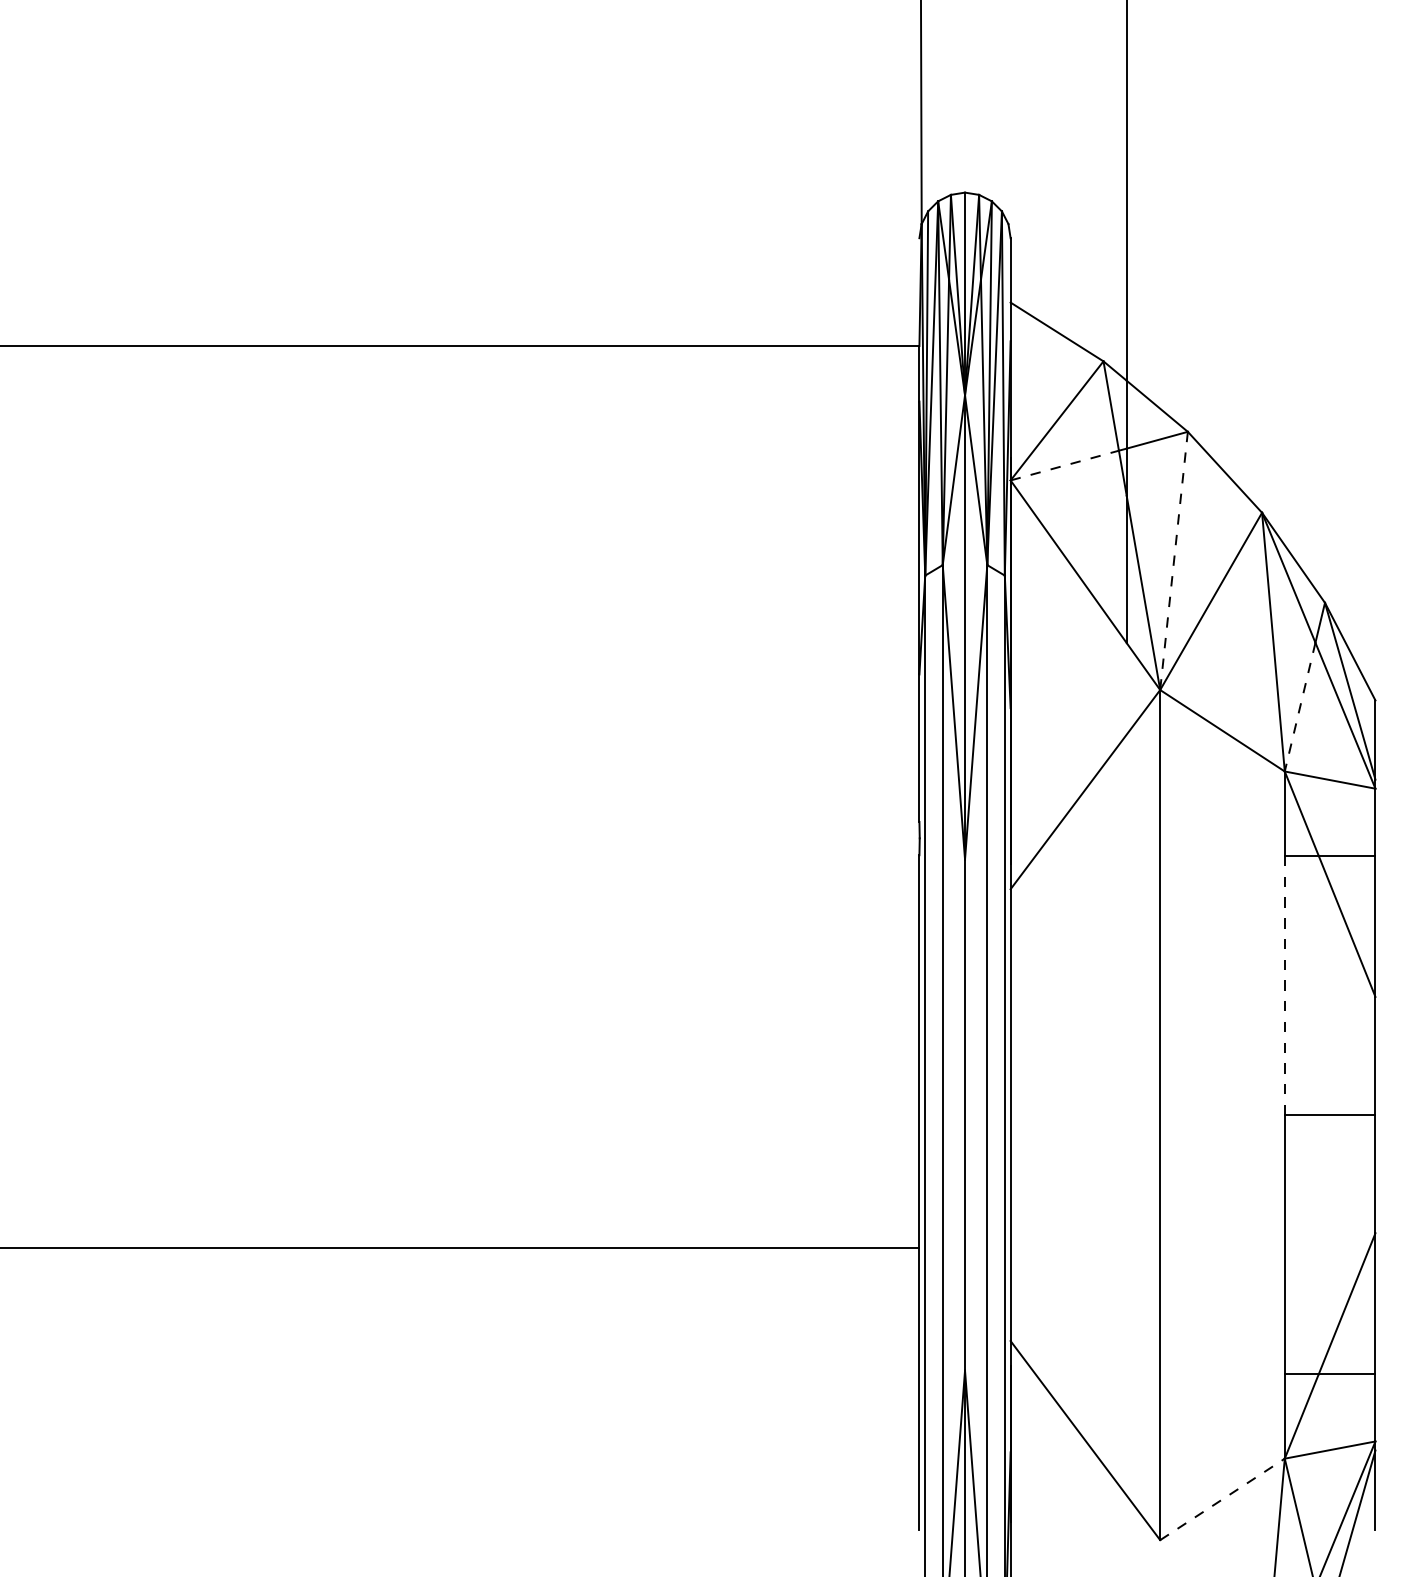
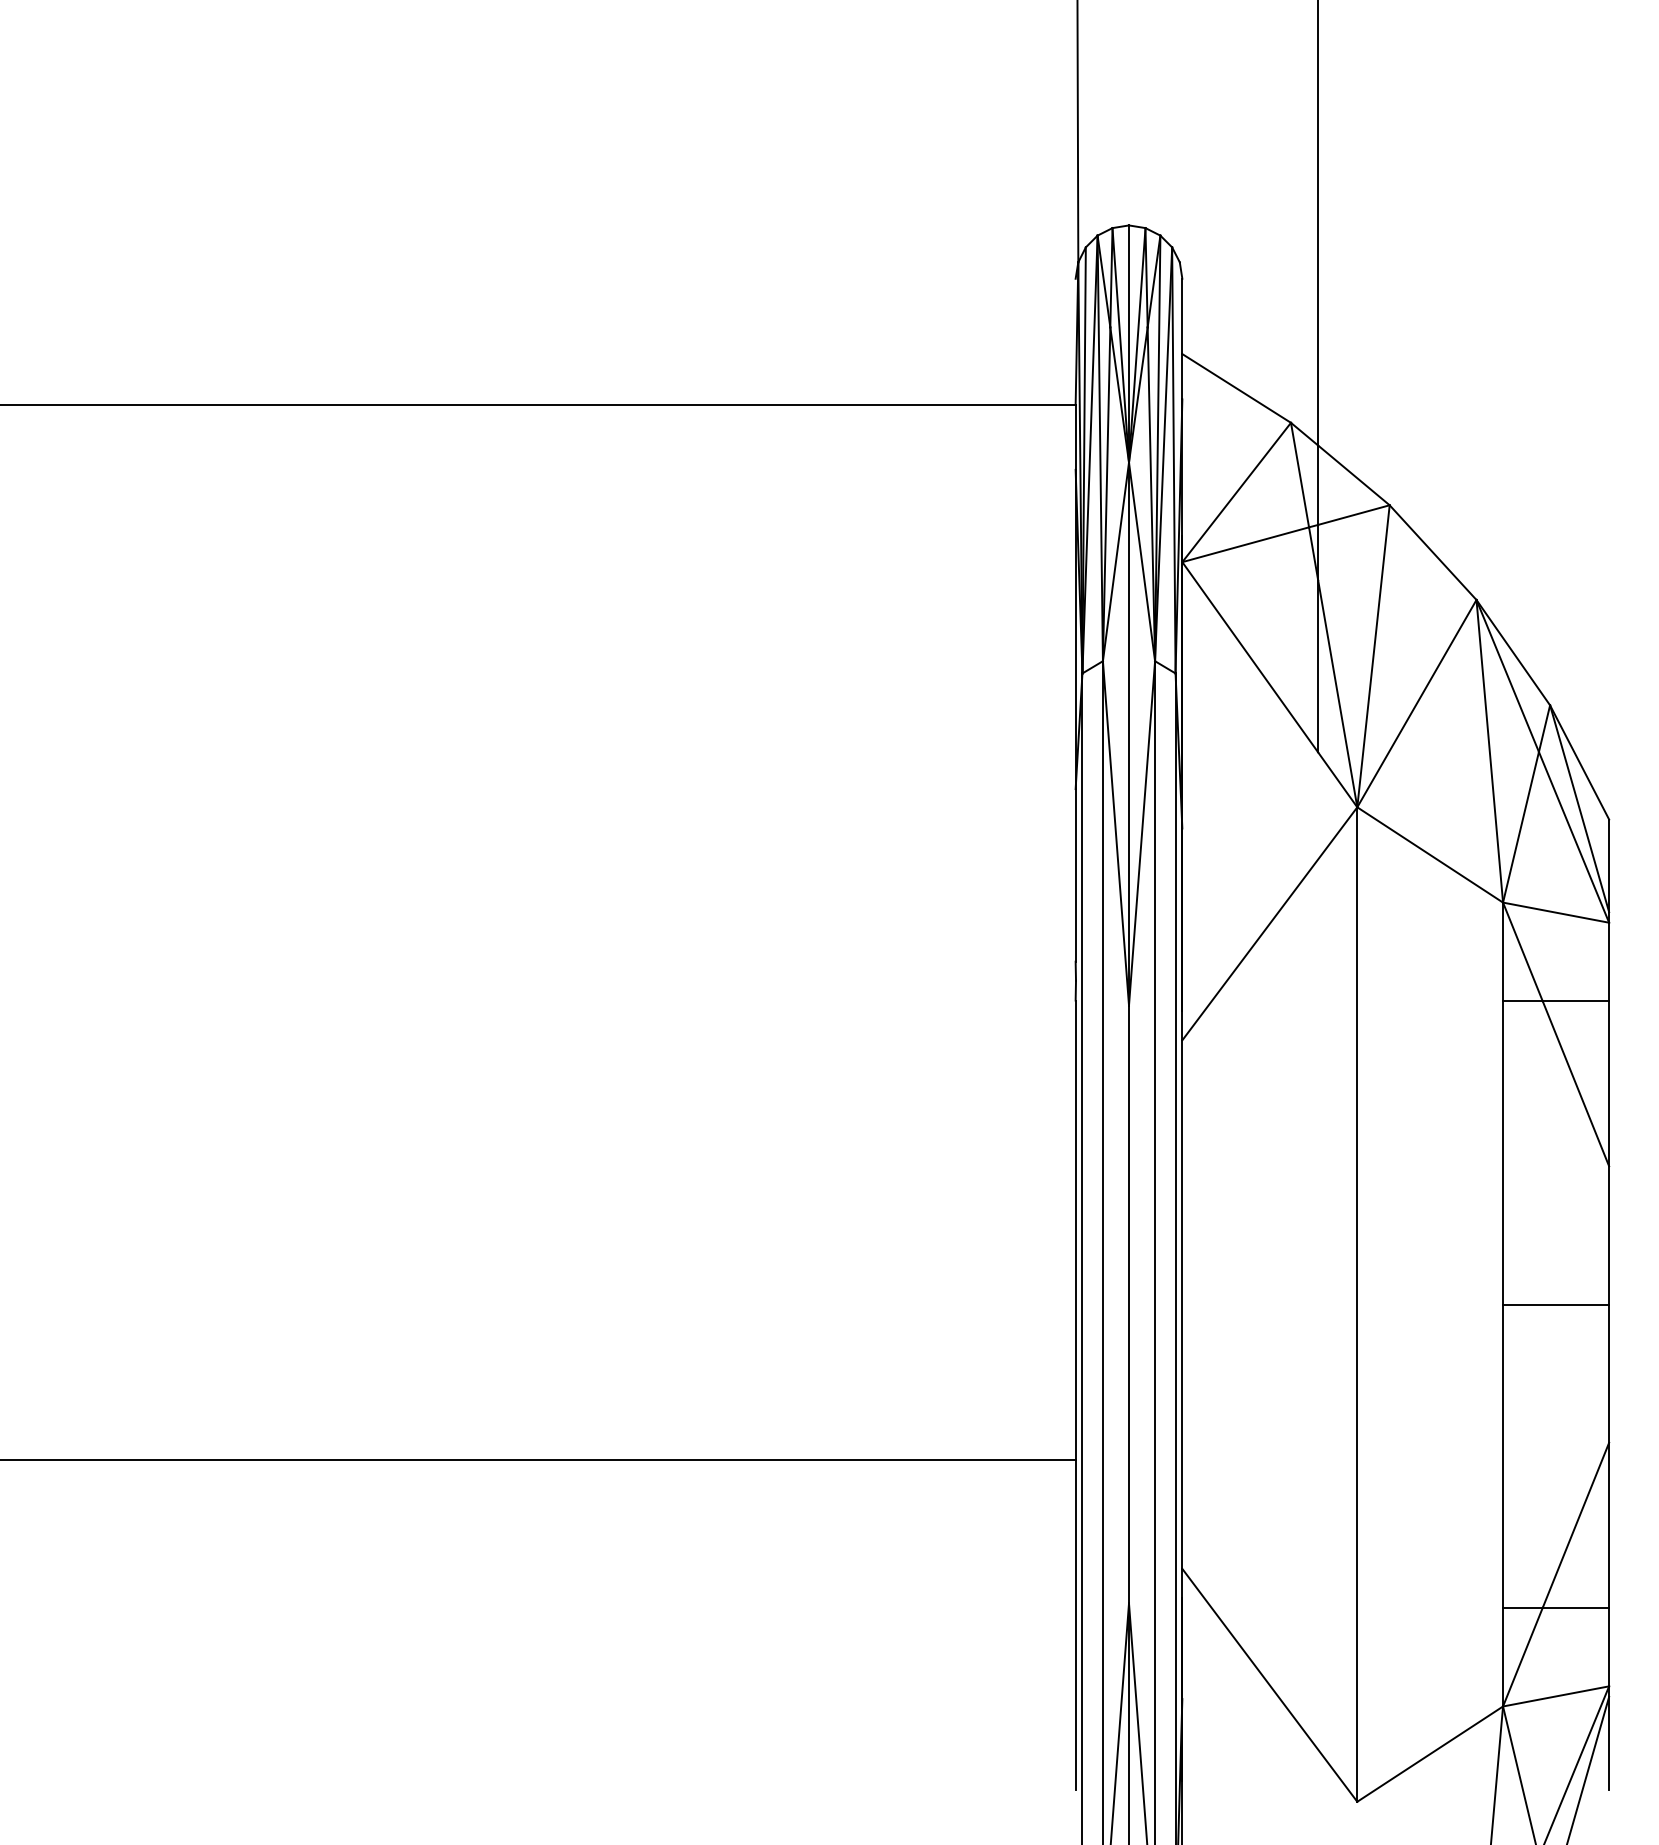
line: (1065, 465) -> (1246, 544), dashed -> solid
line: (1174, 560) -> (1374, 655), dashed -> solid
line: (1300, 707) -> (1521, 827), dashed -> solid
line: (1284, 985) -> (1502, 1152), dashed -> solid
line: (1222, 1499) -> (1430, 1754), dashed -> solid

